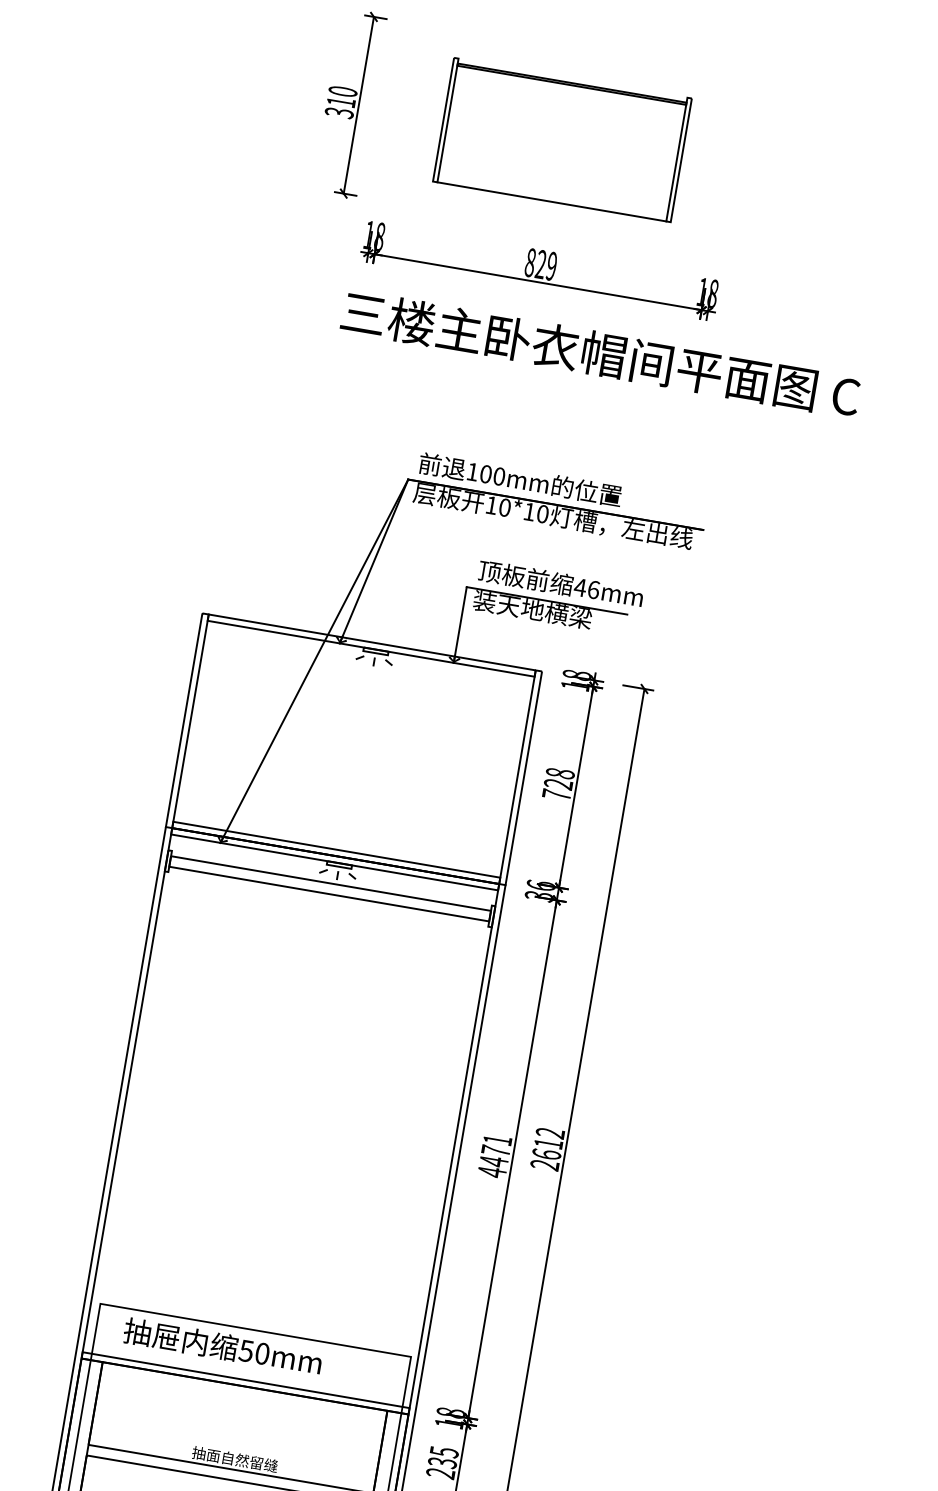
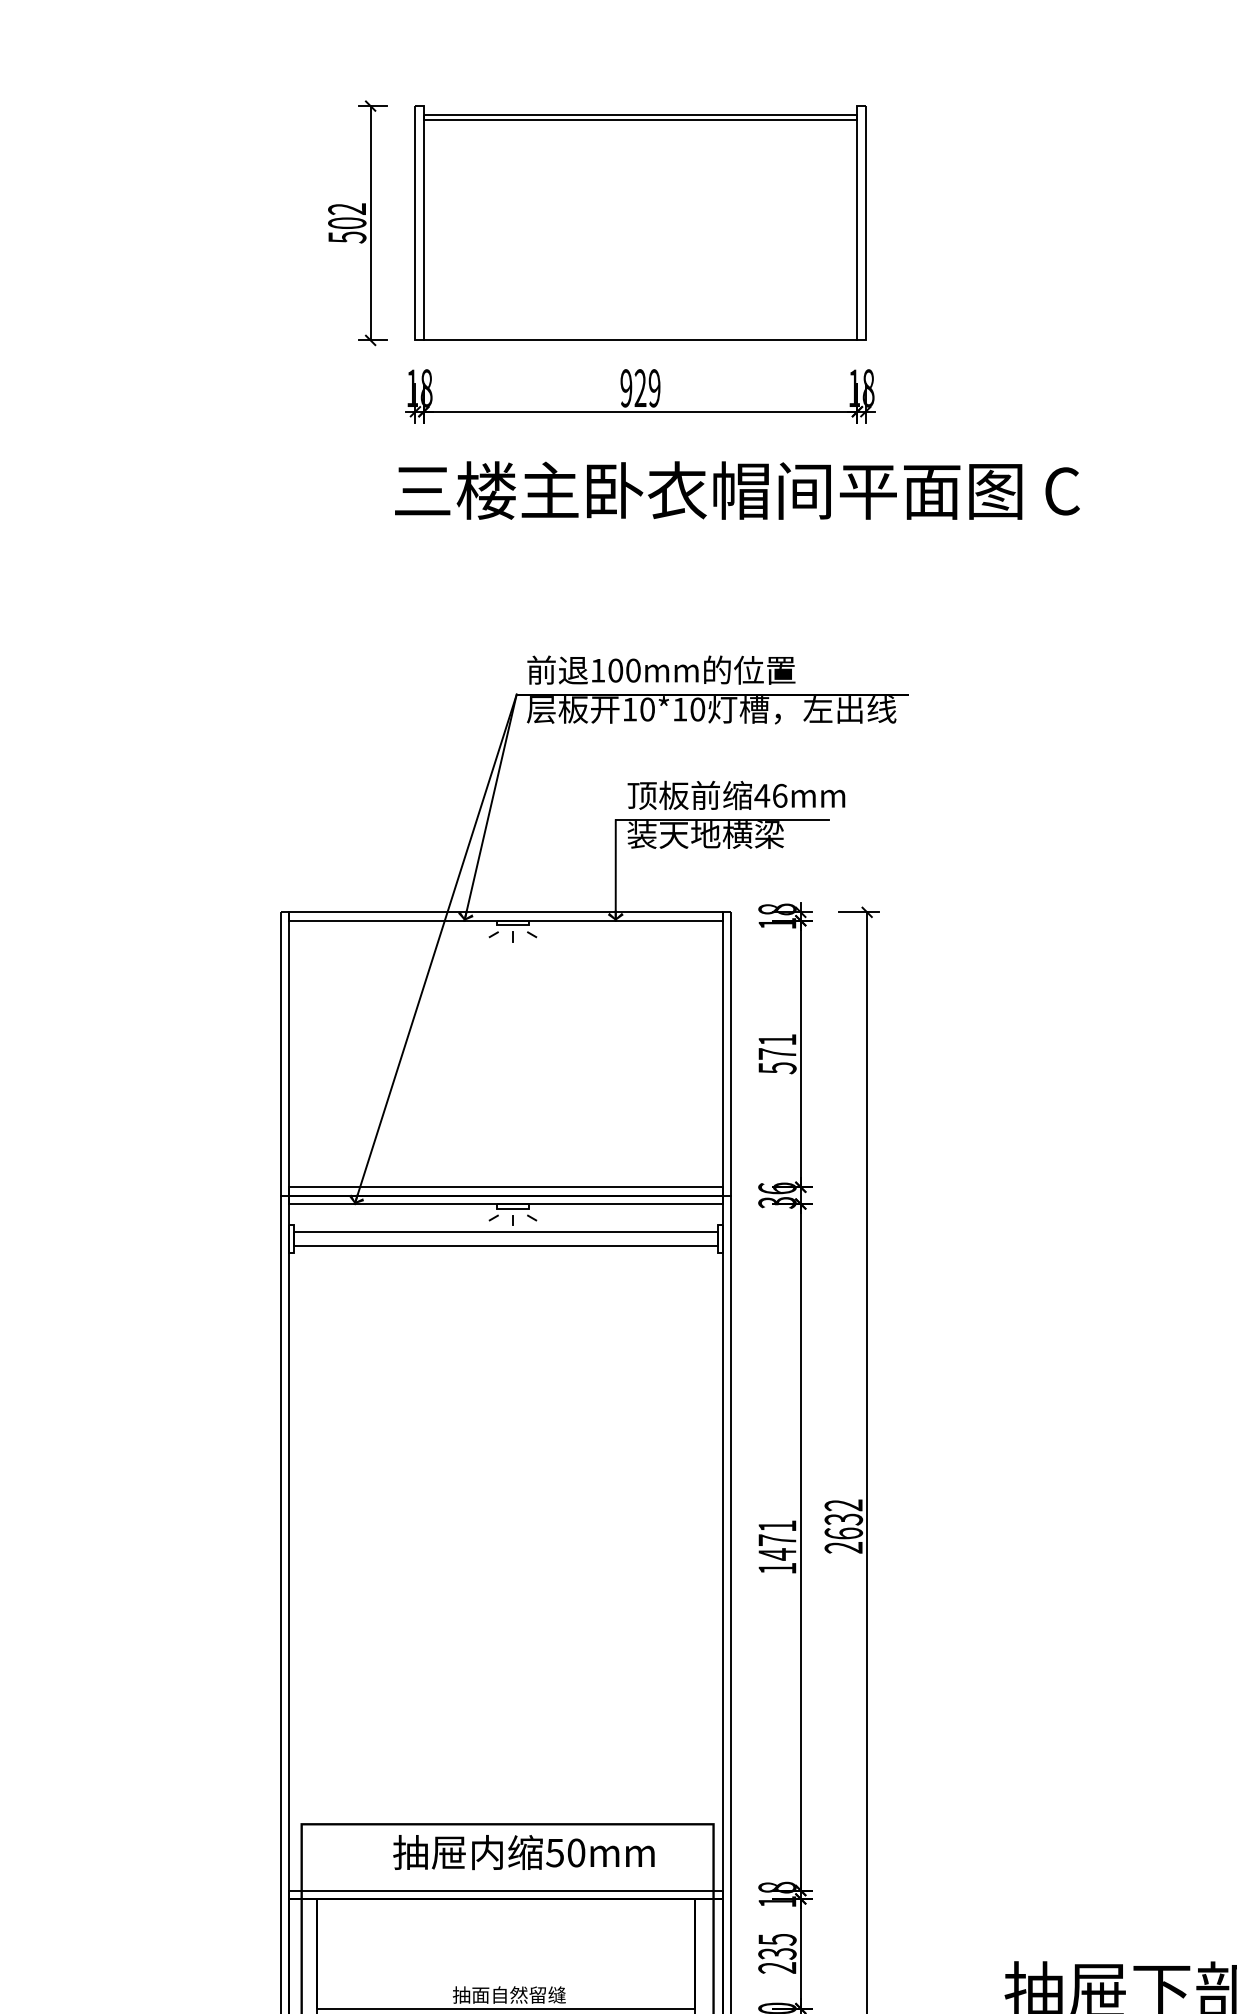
text: (341, 102) -> (347, 223), 310 -> 502
part: (562, 139) -> (640, 222), size x1.43
text: (530, 262) -> (626, 388), 829 -> 929
text: (558, 784) -> (777, 1054), 728 -> 571
text: (548, 1143) -> (843, 1519), 2612 -> 2632
text: (492, 1172) -> (777, 1568), 4471 -> 1471
text: (222, 1346) -> (523, 1852), moved

